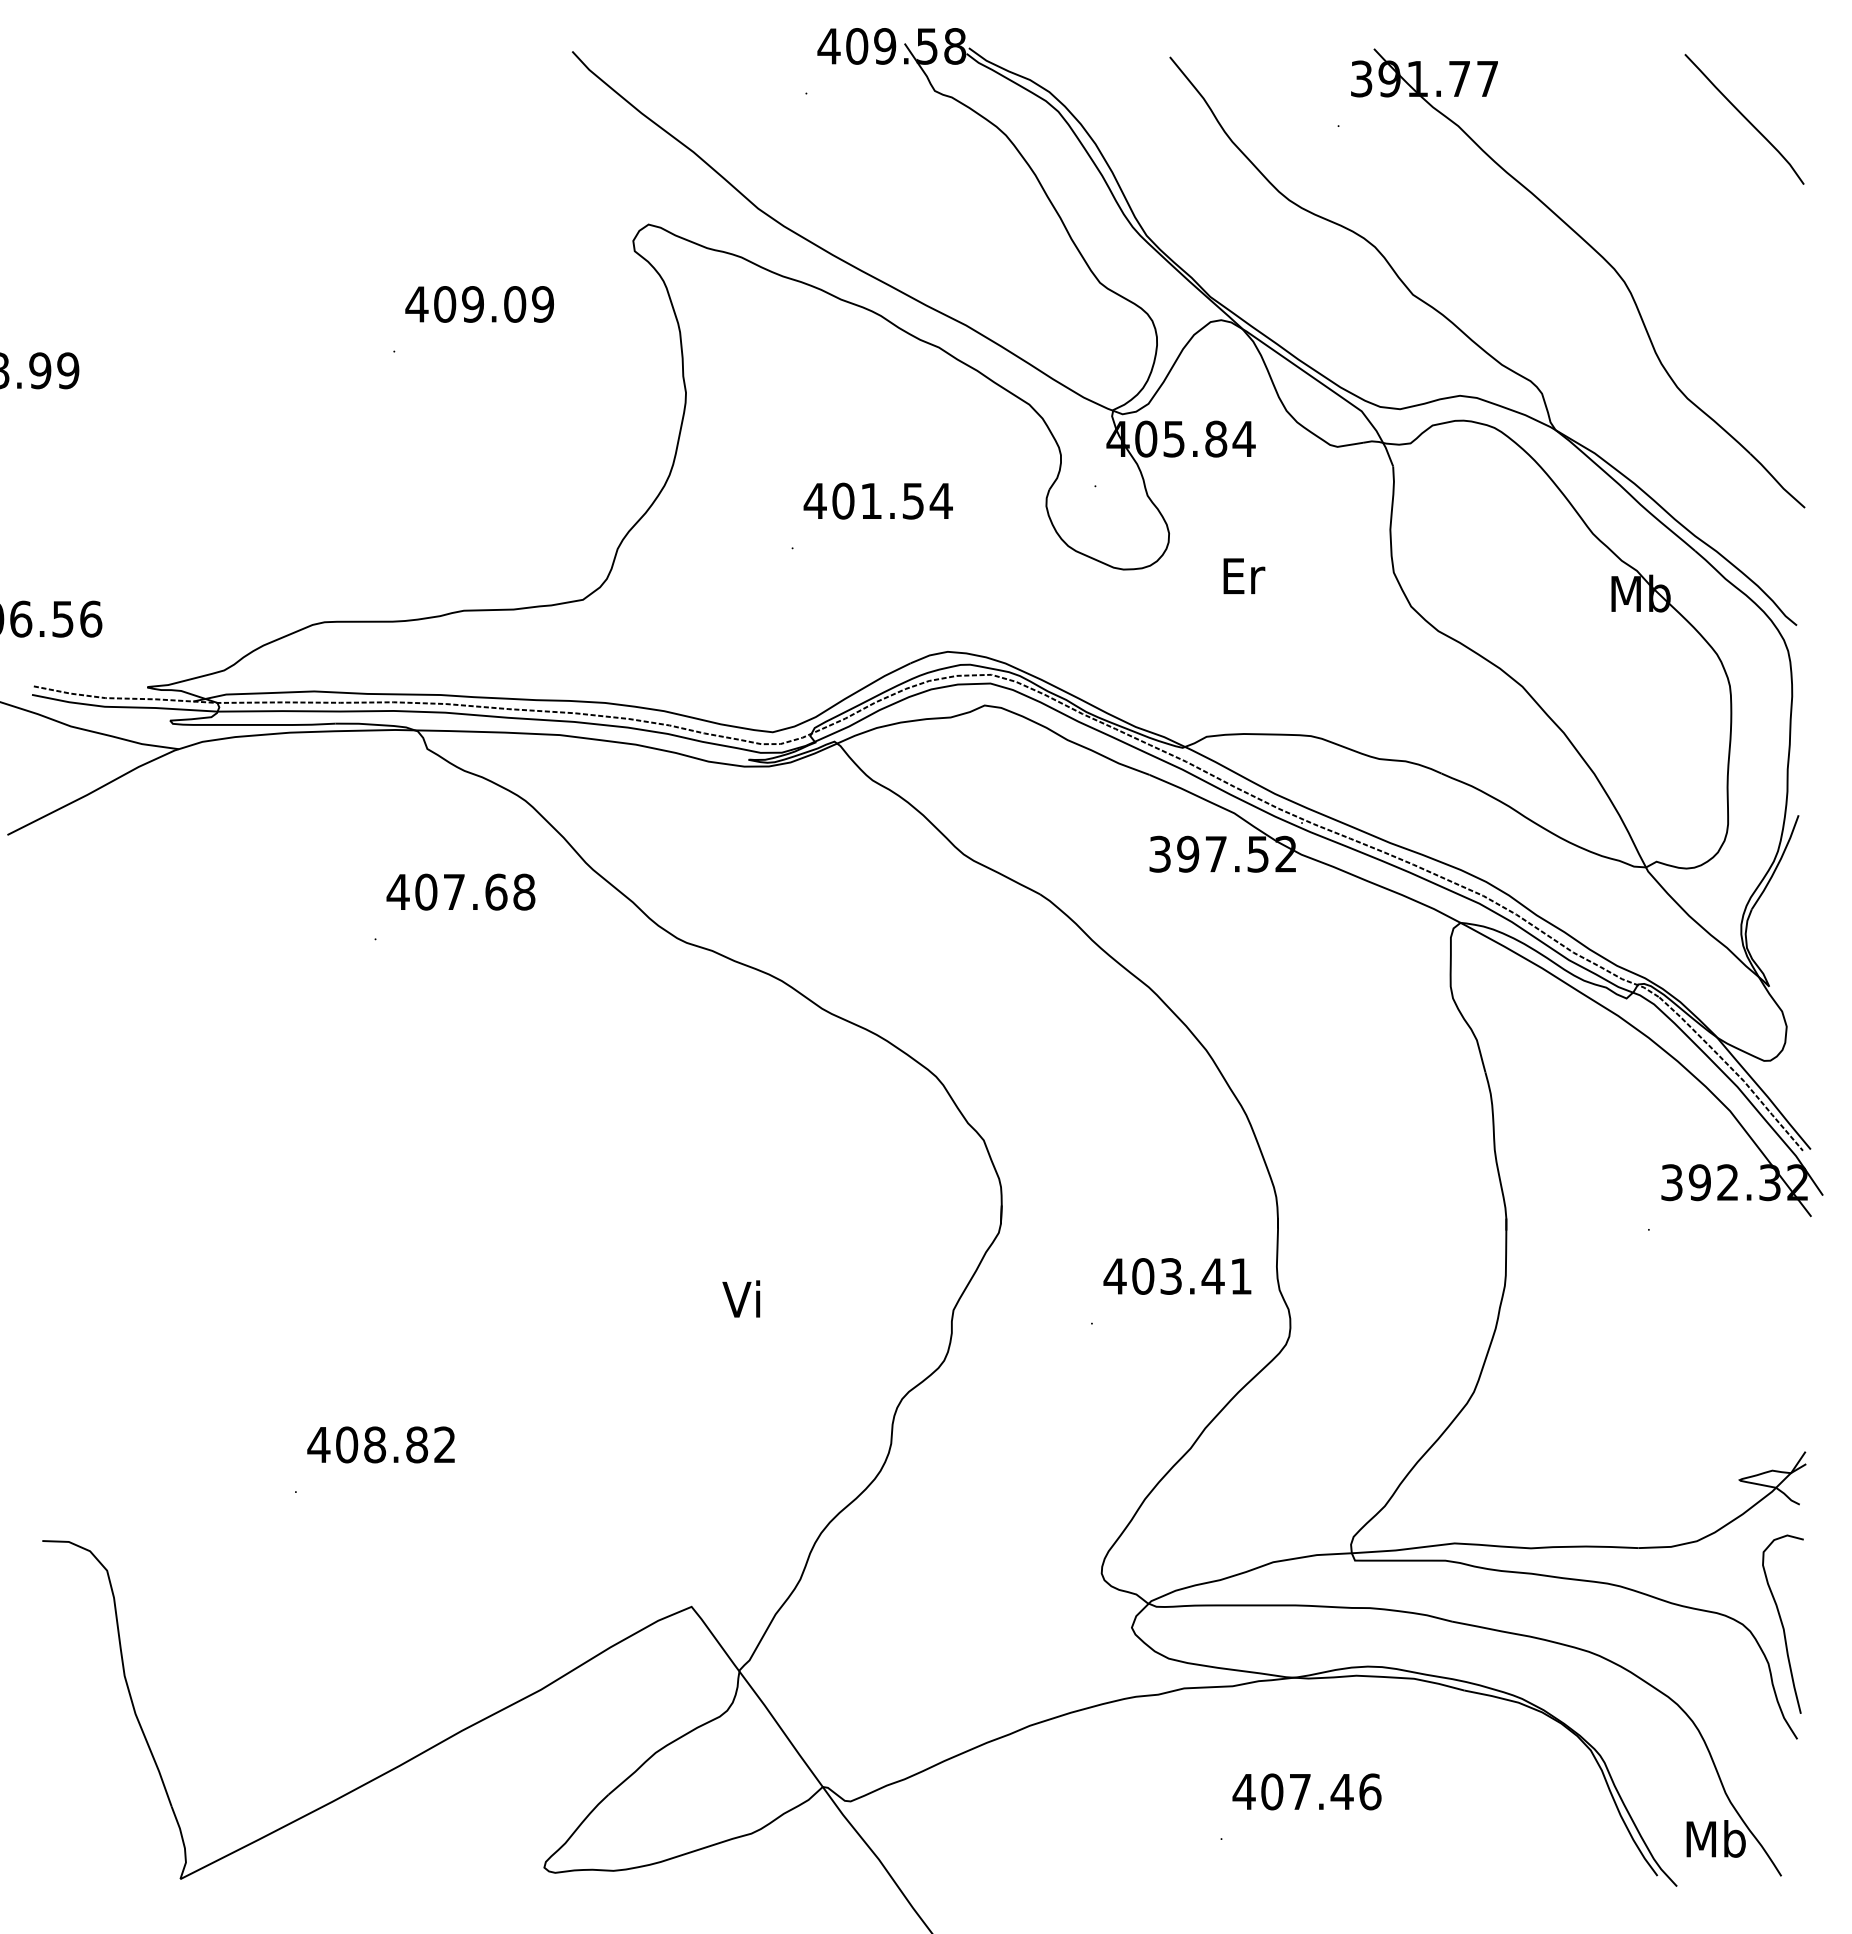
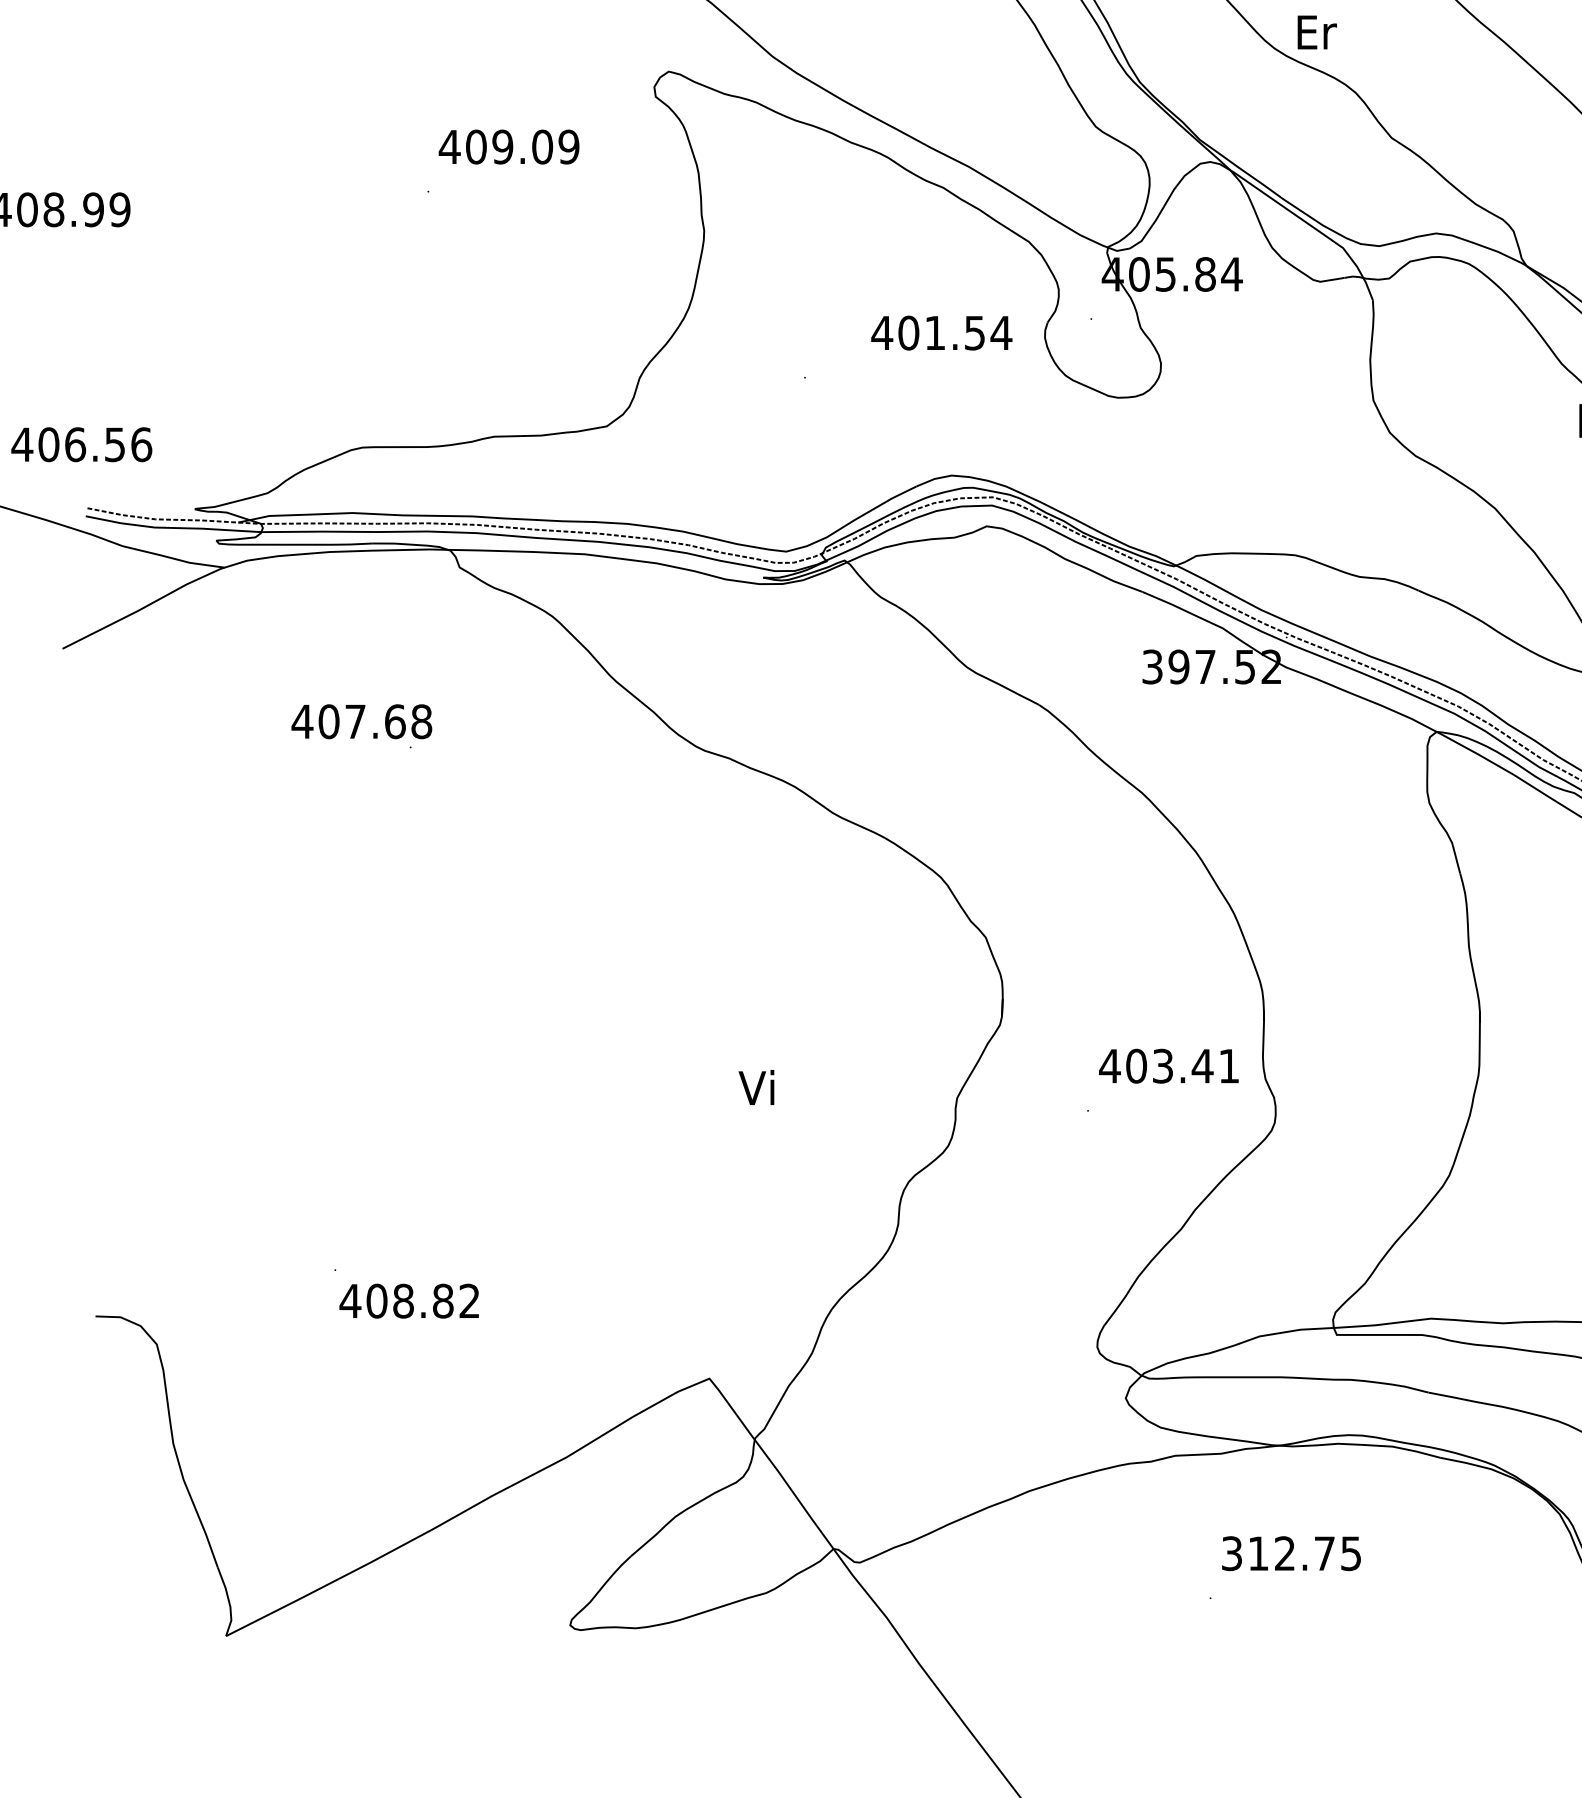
text: (877, 500) -> (941, 332), moved
text: (1244, 575) -> (1317, 31), moved
text: (460, 891) -> (361, 721), moved
text: (380, 1444) -> (408, 1300), moved
text: (1306, 1791) -> (1290, 1553), 407.46 -> 312.75

